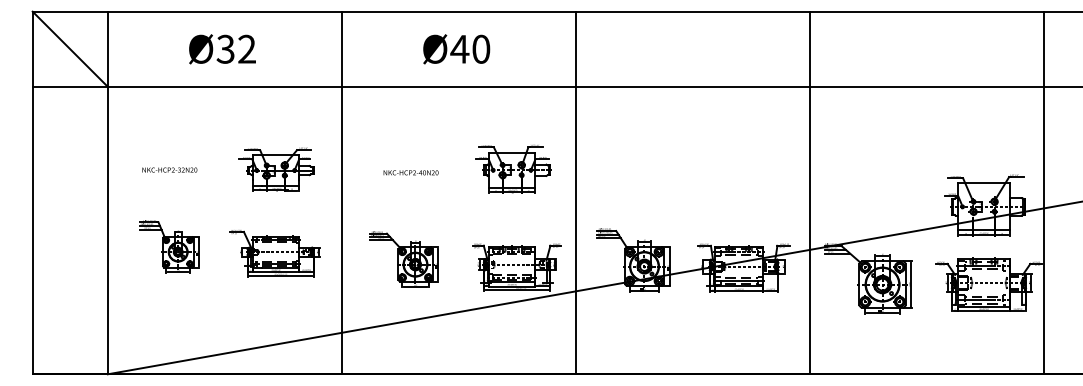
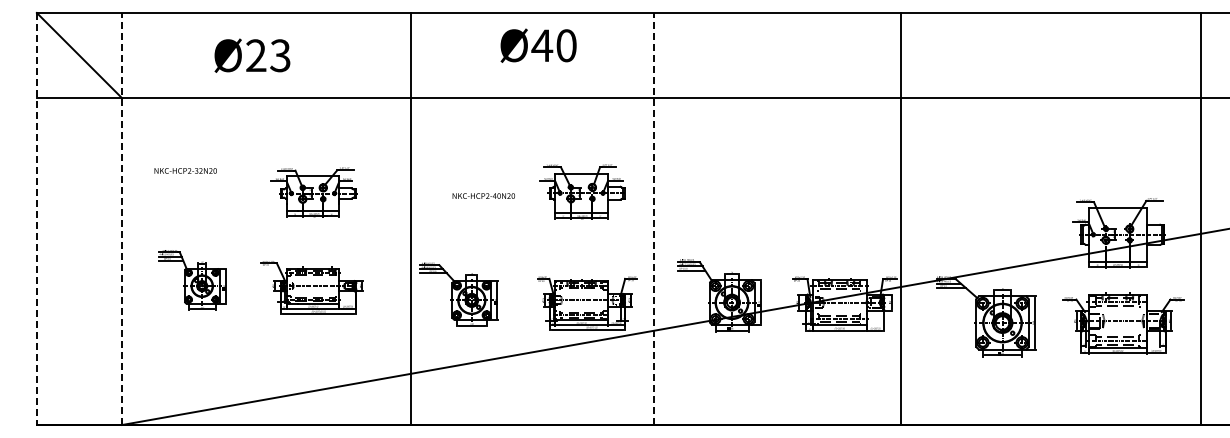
text: (235, 49) -> (267, 56), Ø32 -> Ø23
text: (456, 49) -> (538, 45), moved
text: (169, 169) -> (185, 170), moved
text: (410, 172) -> (483, 195), moved
line: (108, 192) -> (122, 218), solid -> dashed
line: (342, 192) -> (411, 218), moved
line: (576, 192) -> (654, 218), solid -> dashed
line: (810, 192) -> (901, 218), moved
line: (1044, 192) -> (1201, 218), moved
line: (32, 193) -> (36, 219), solid -> dashed

